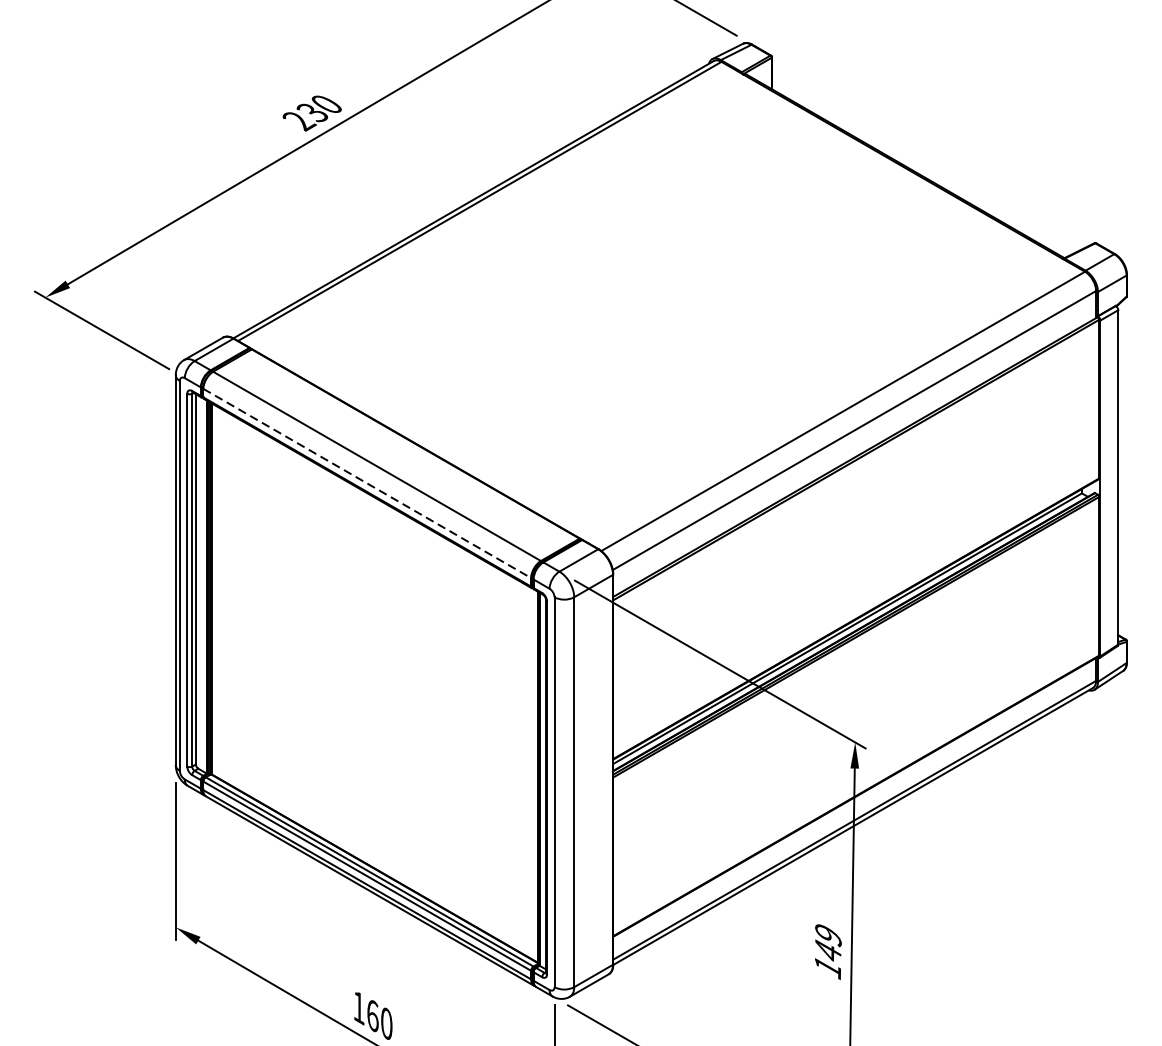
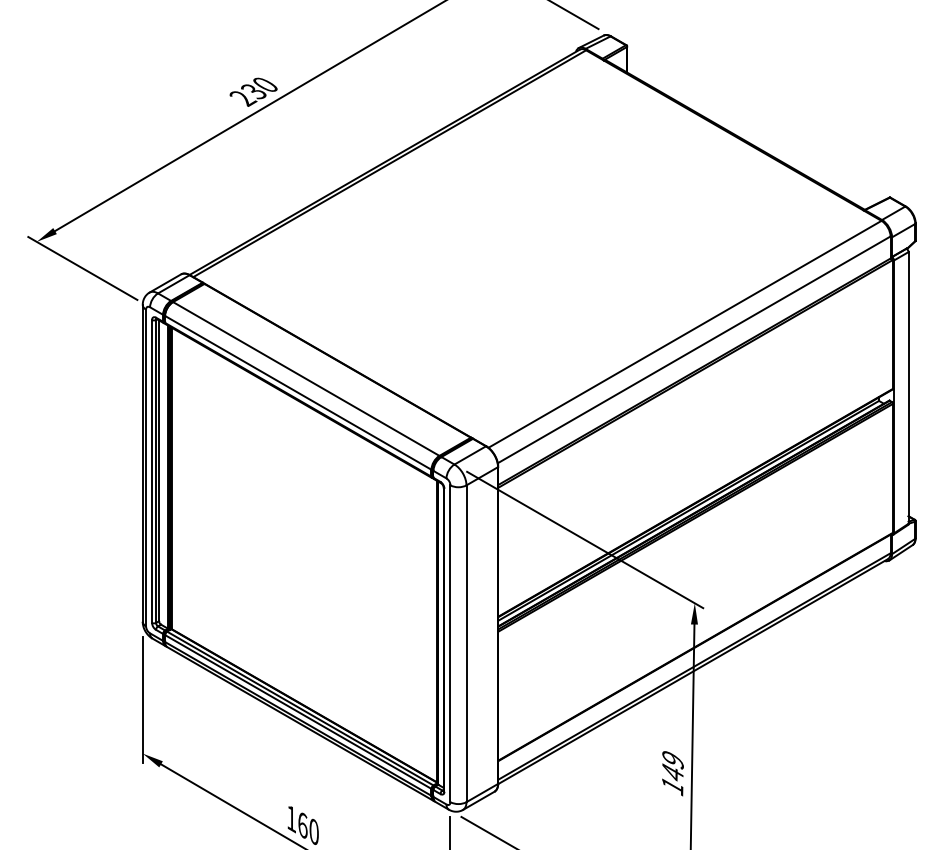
line: (367, 483) -> (298, 392), dashed -> solid

